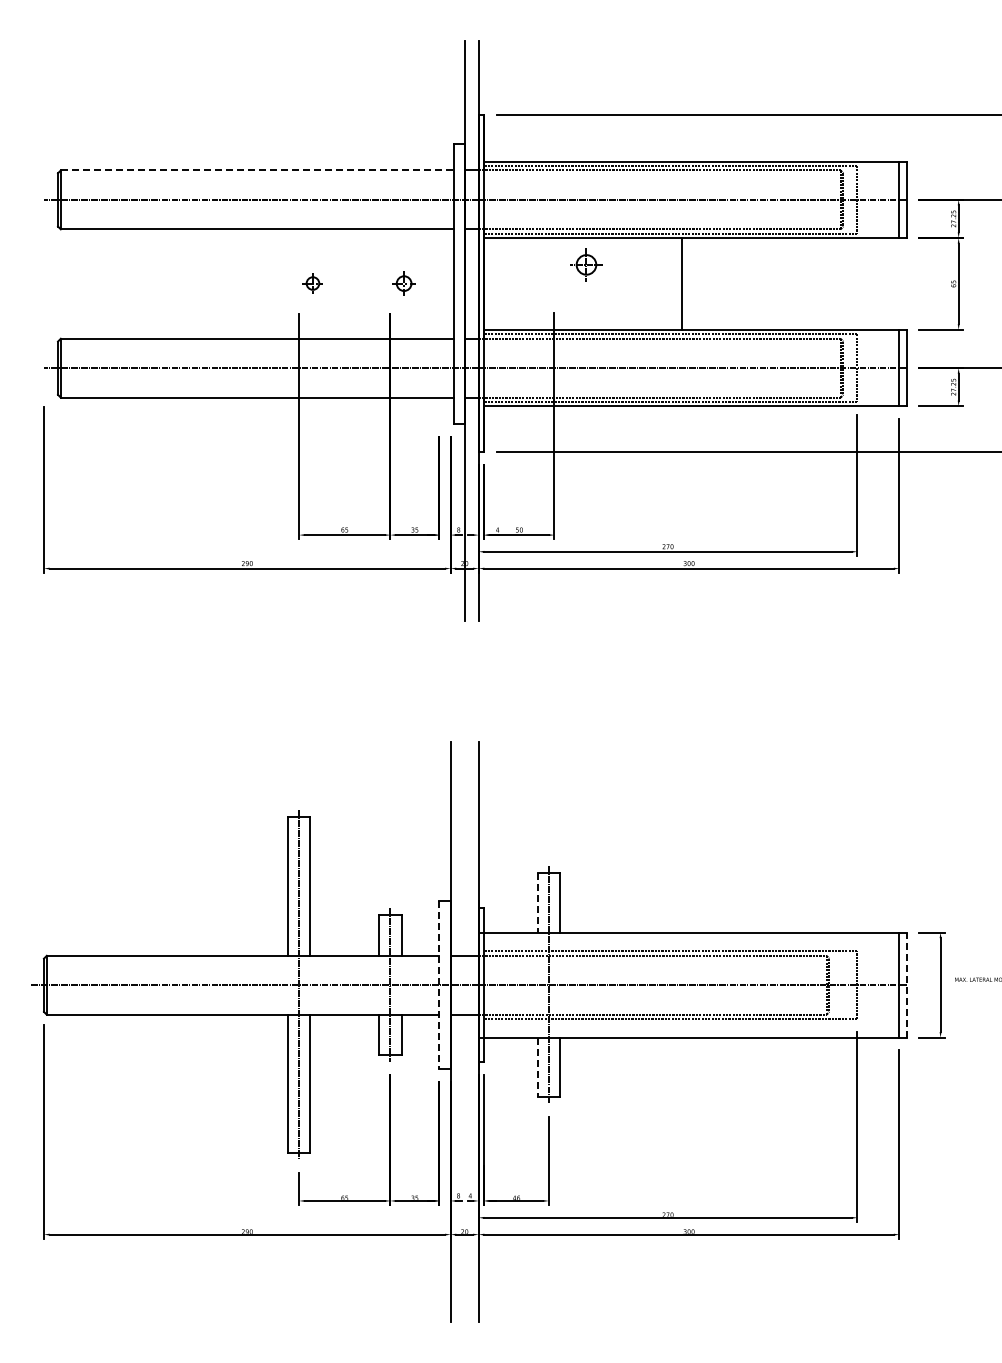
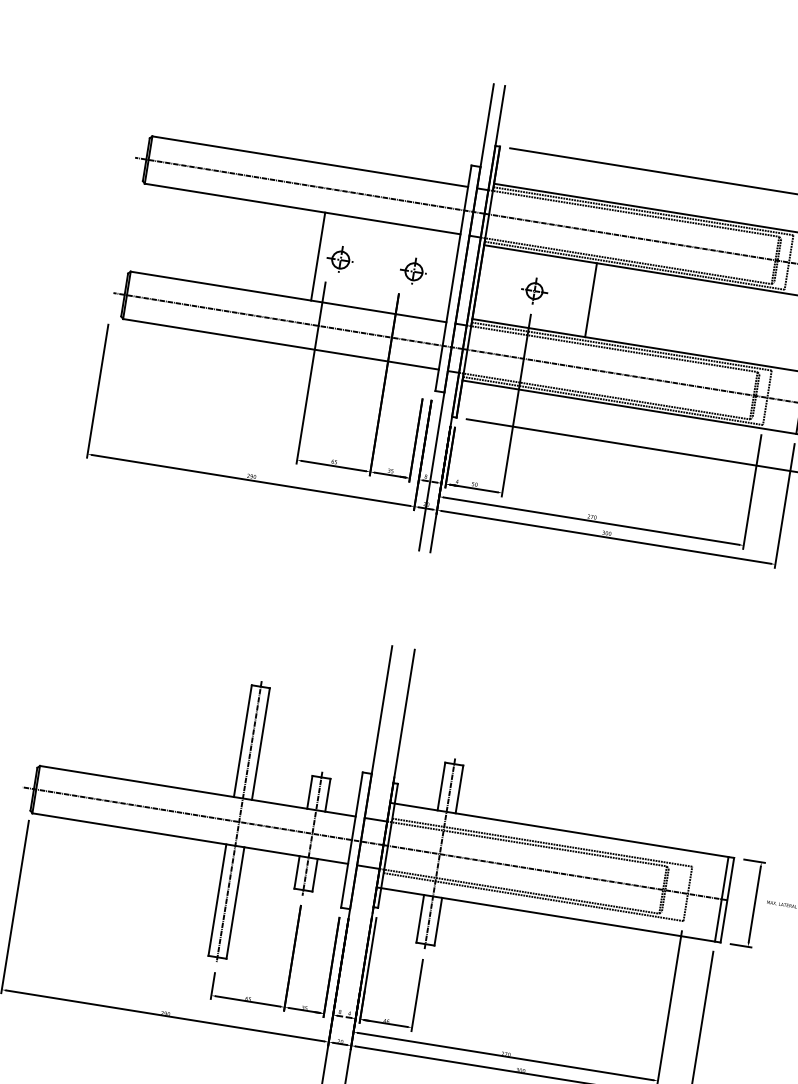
line: (257, 170) -> (310, 161), dashed -> solid
part: (586, 264) -> (534, 290), moved
part: (312, 282) -> (340, 258), size x1.67
part: (403, 282) -> (413, 270), size x1.43
line: (285, 283) -> (318, 256), added
line: (681, 283) -> (591, 299), moved
line: (537, 902) -> (441, 786), dashed -> solid
line: (439, 985) -> (351, 840), dashed -> solid
line: (906, 985) -> (727, 900), dashed -> solid
line: (537, 1067) -> (420, 918), dashed -> solid

